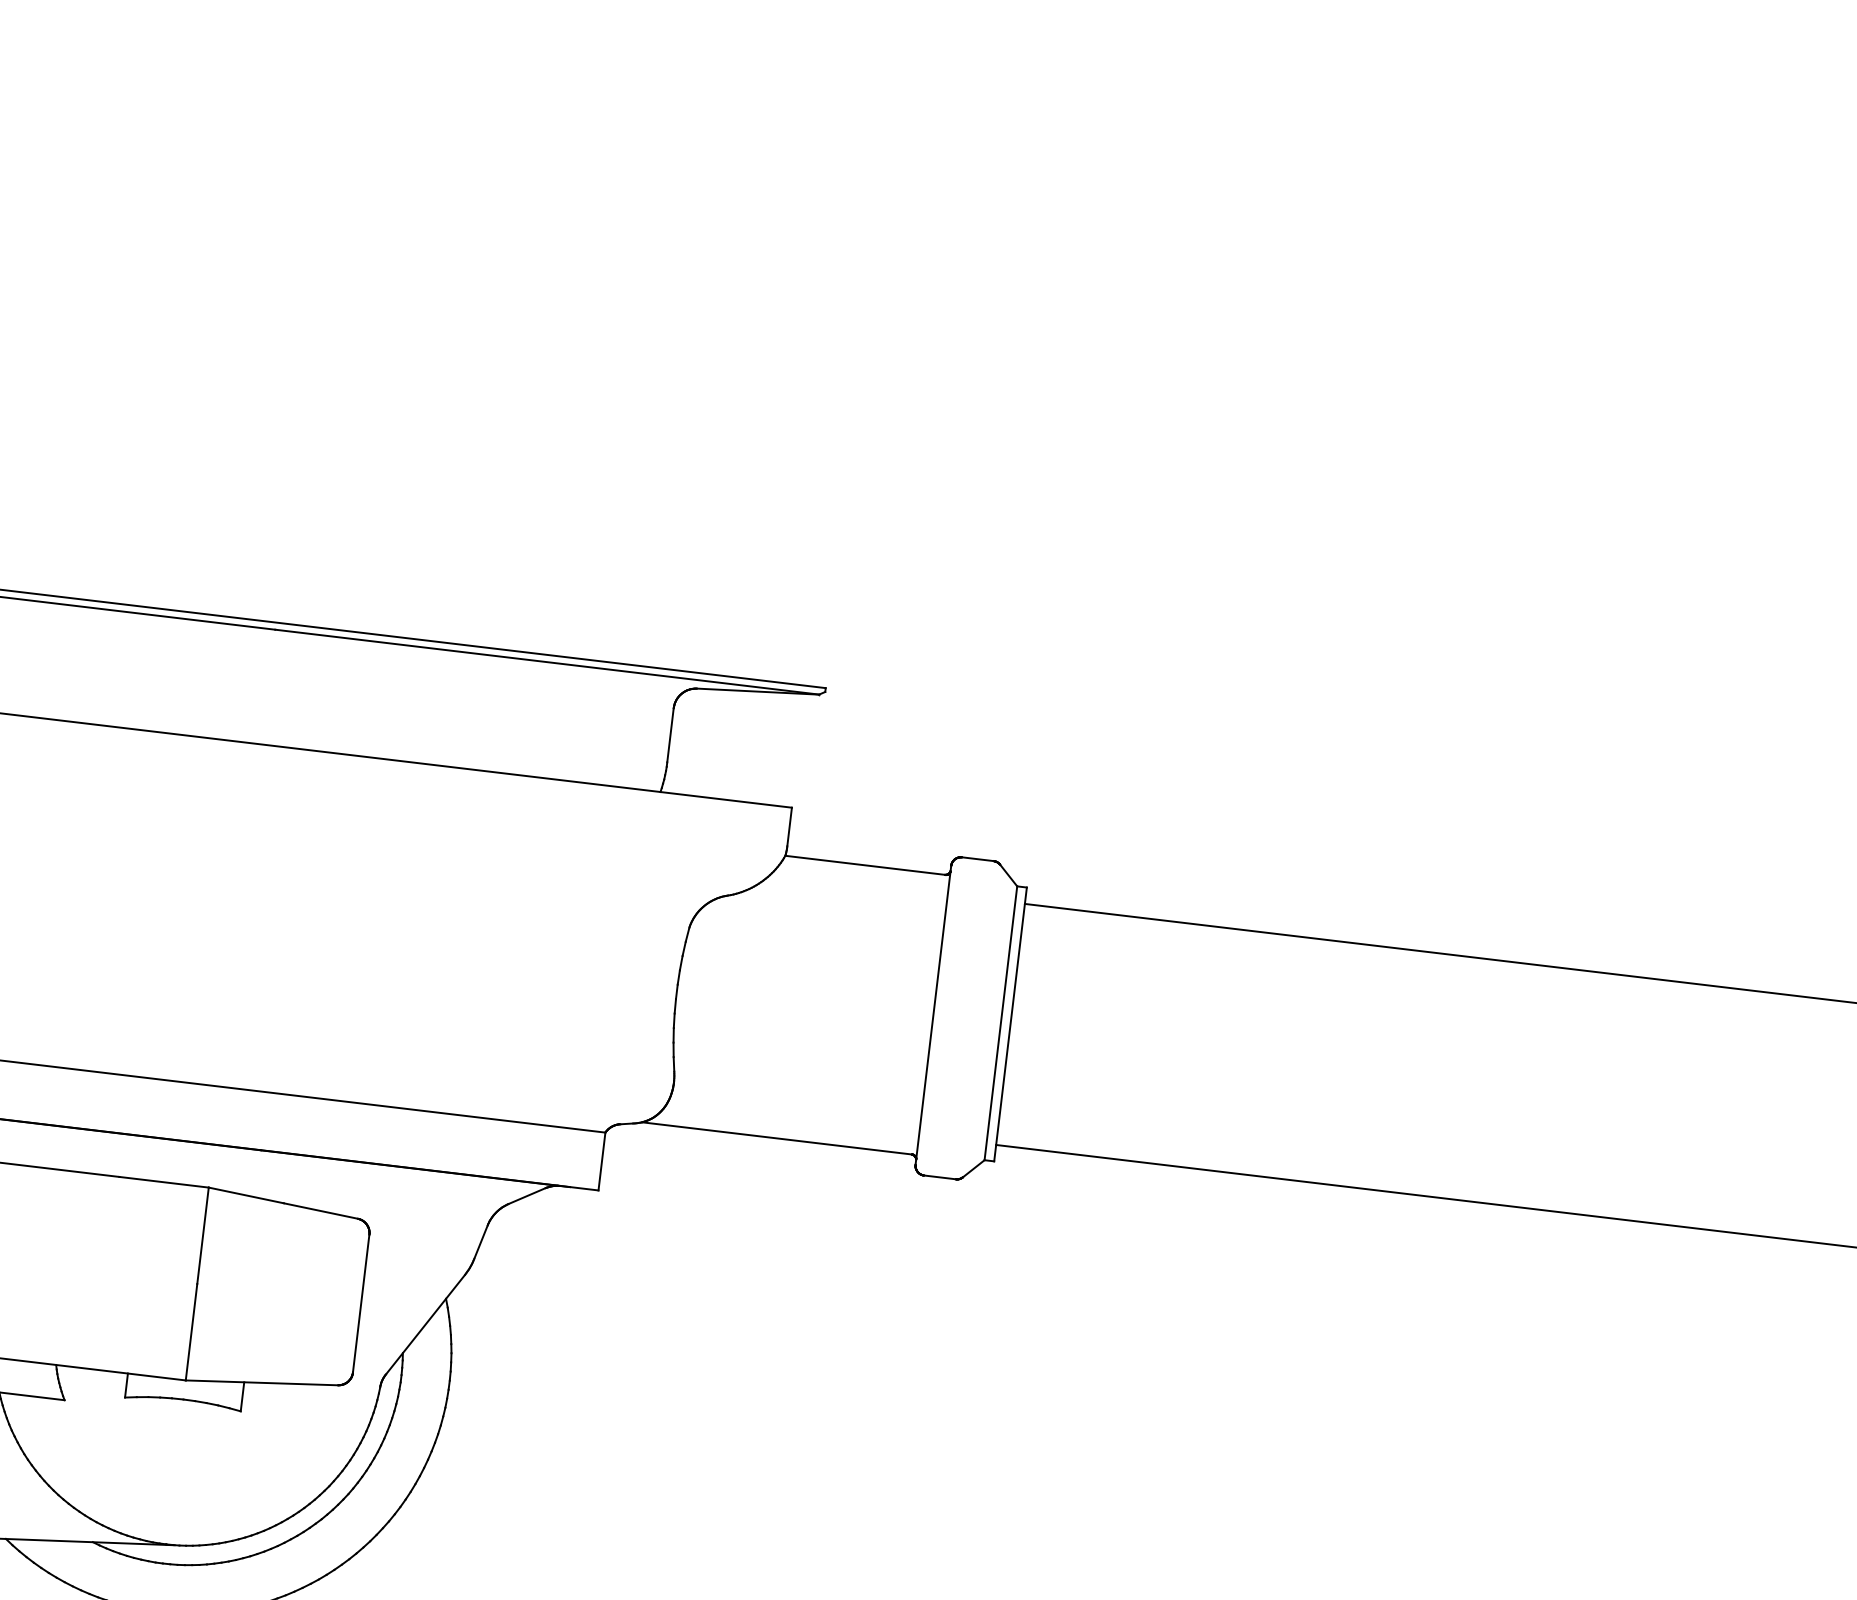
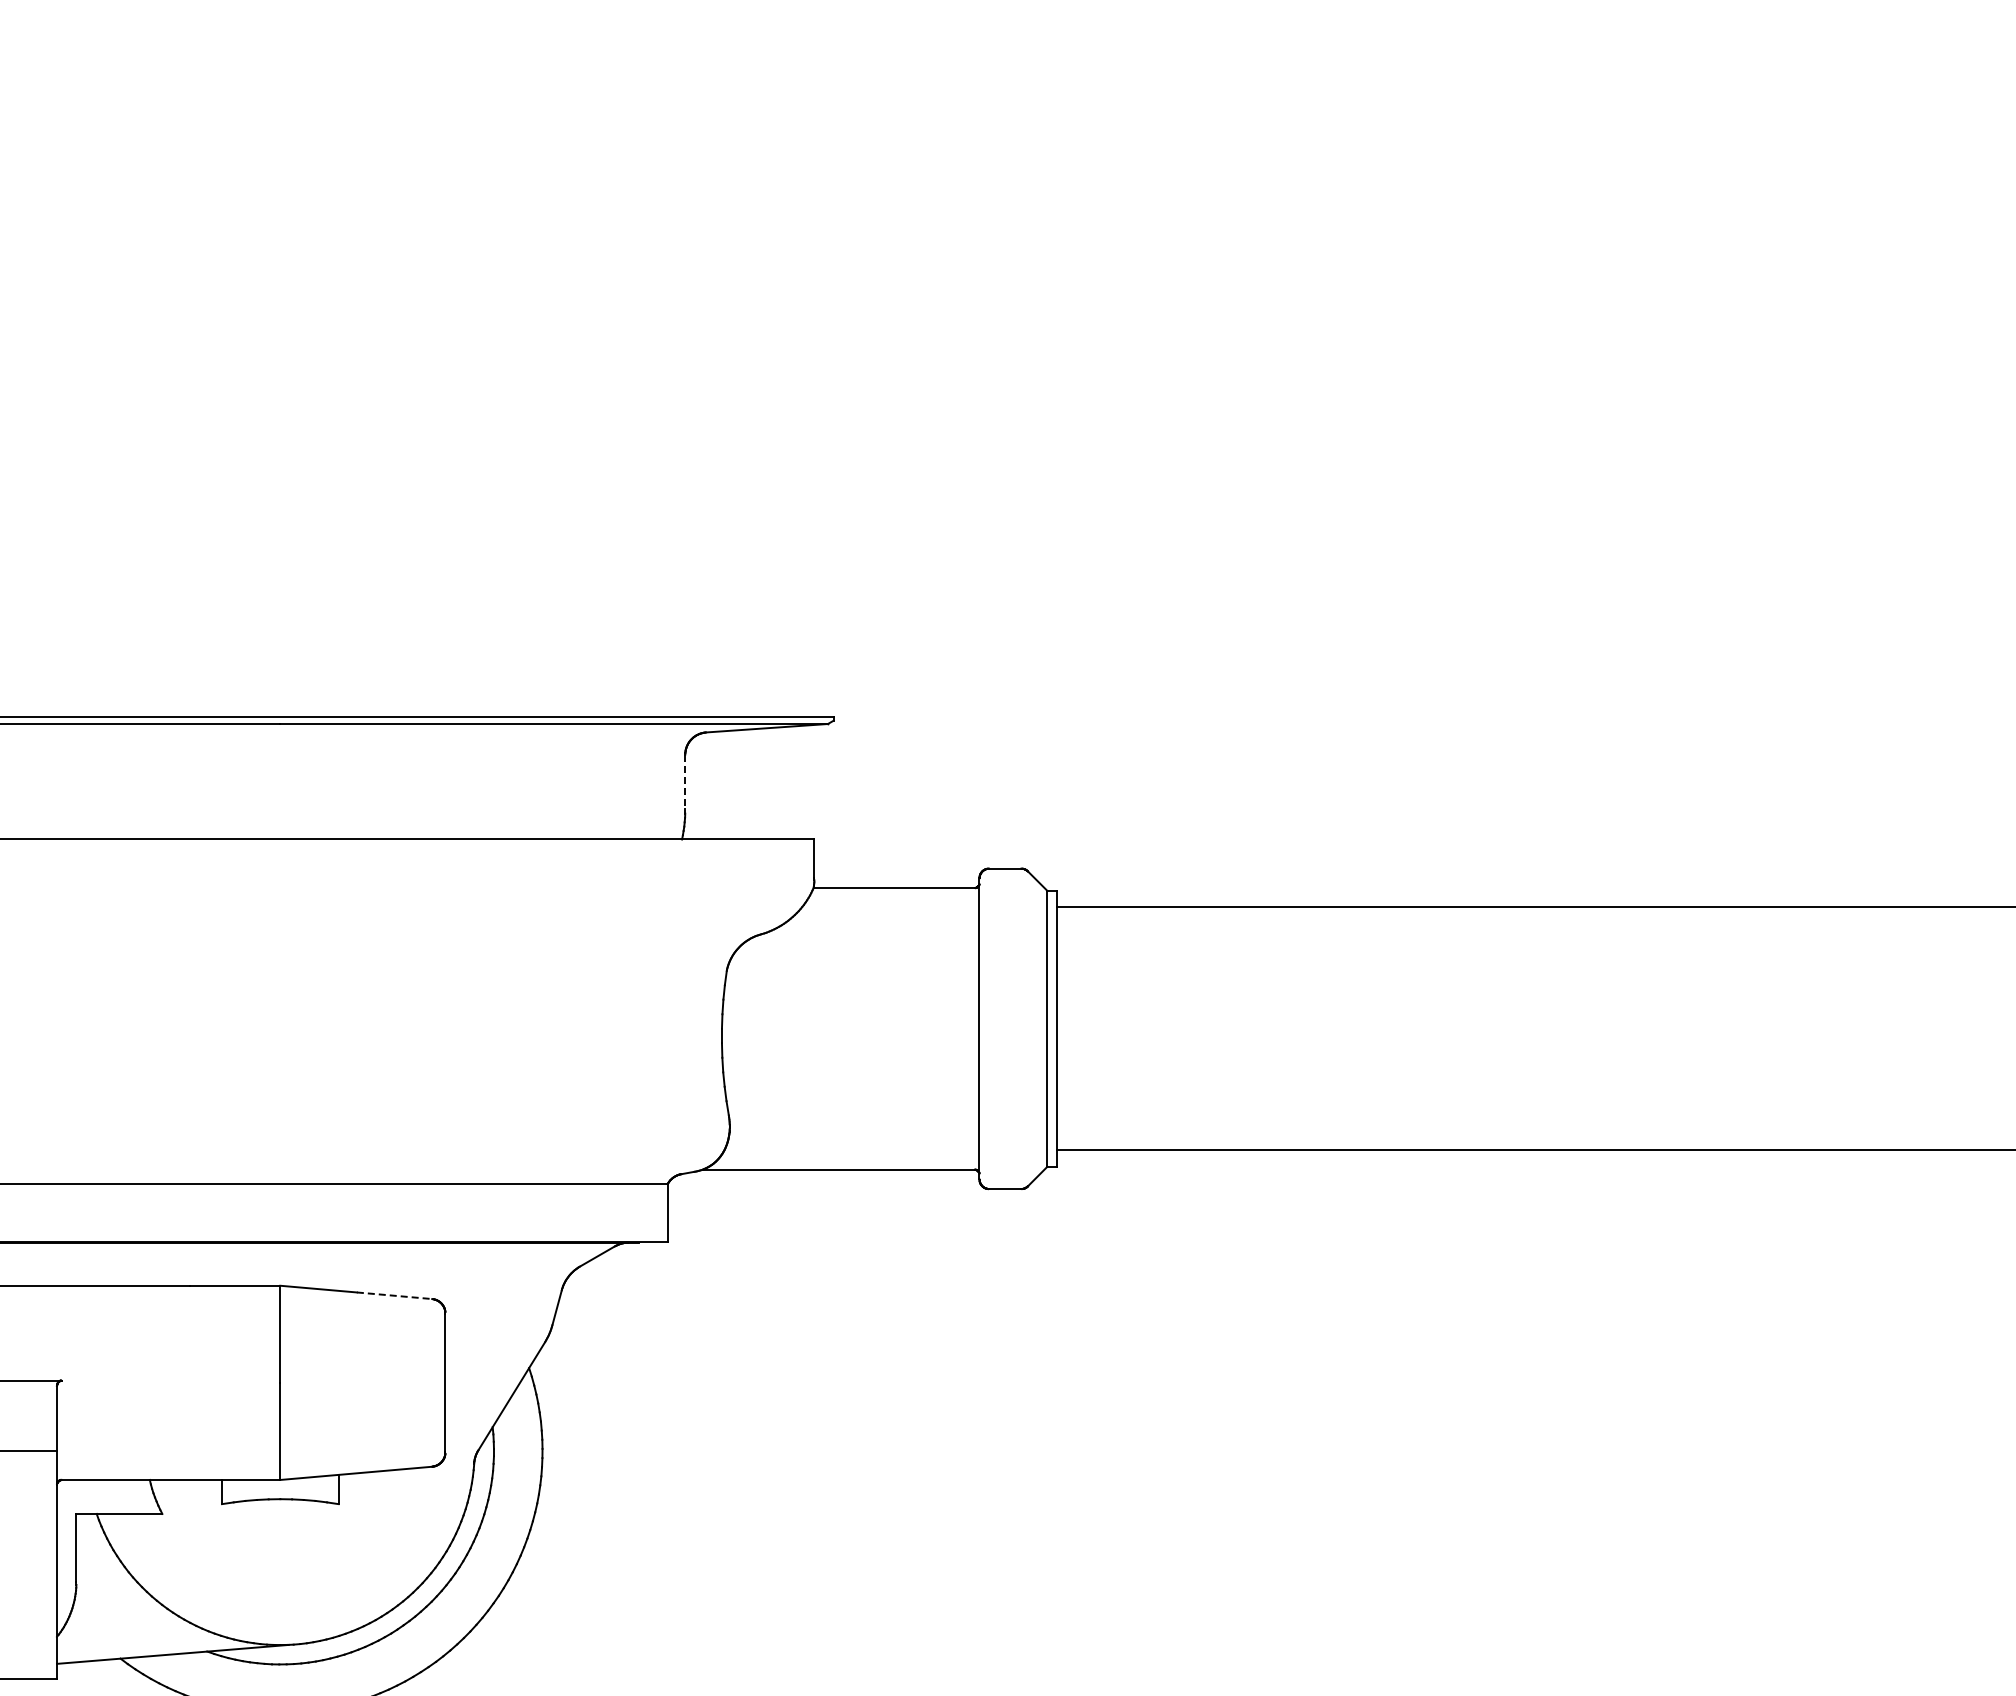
line: (670, 735) -> (685, 782), solid -> dashed
line: (320, 1210) -> (394, 1295), solid -> dashed

